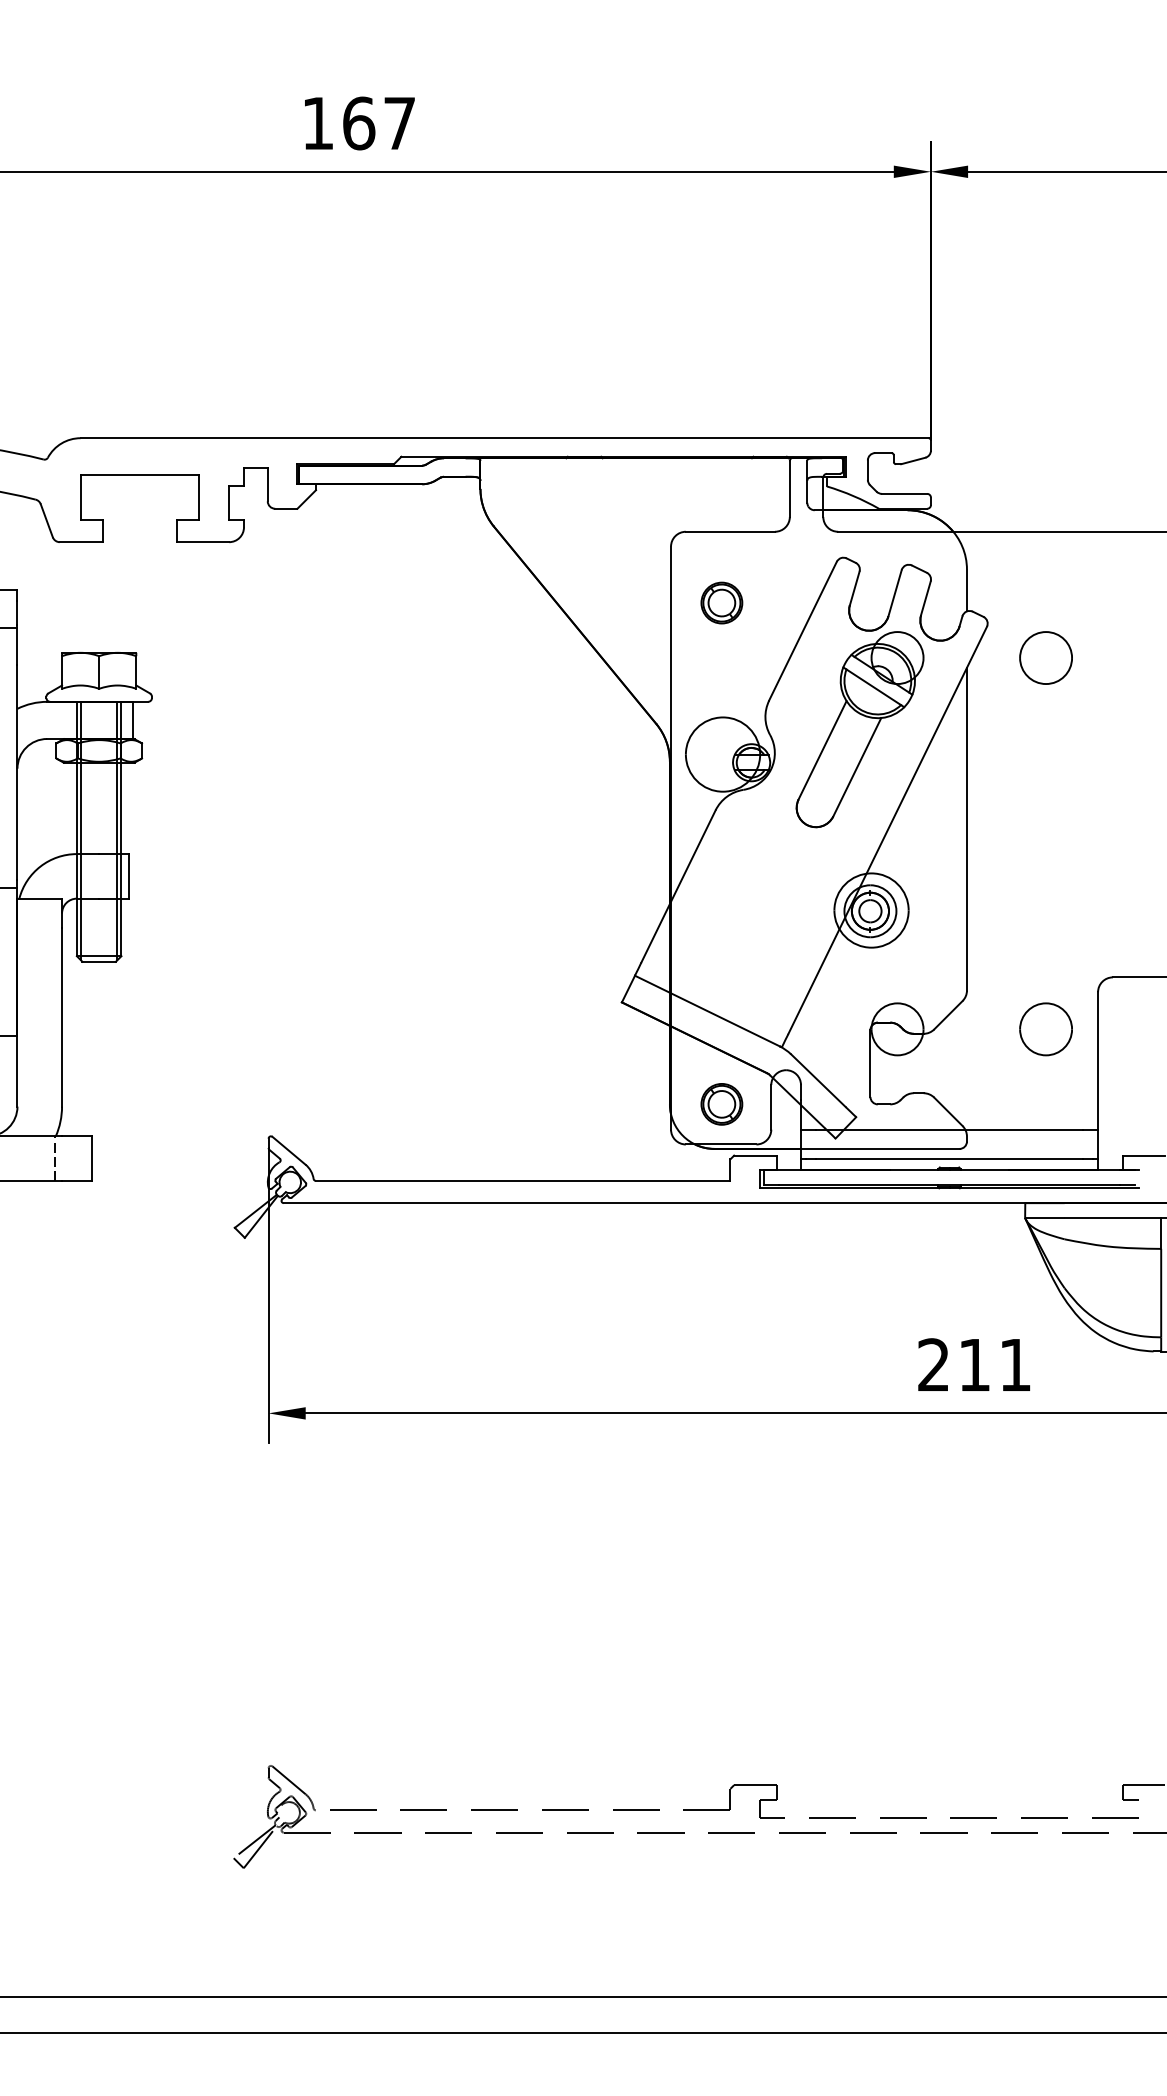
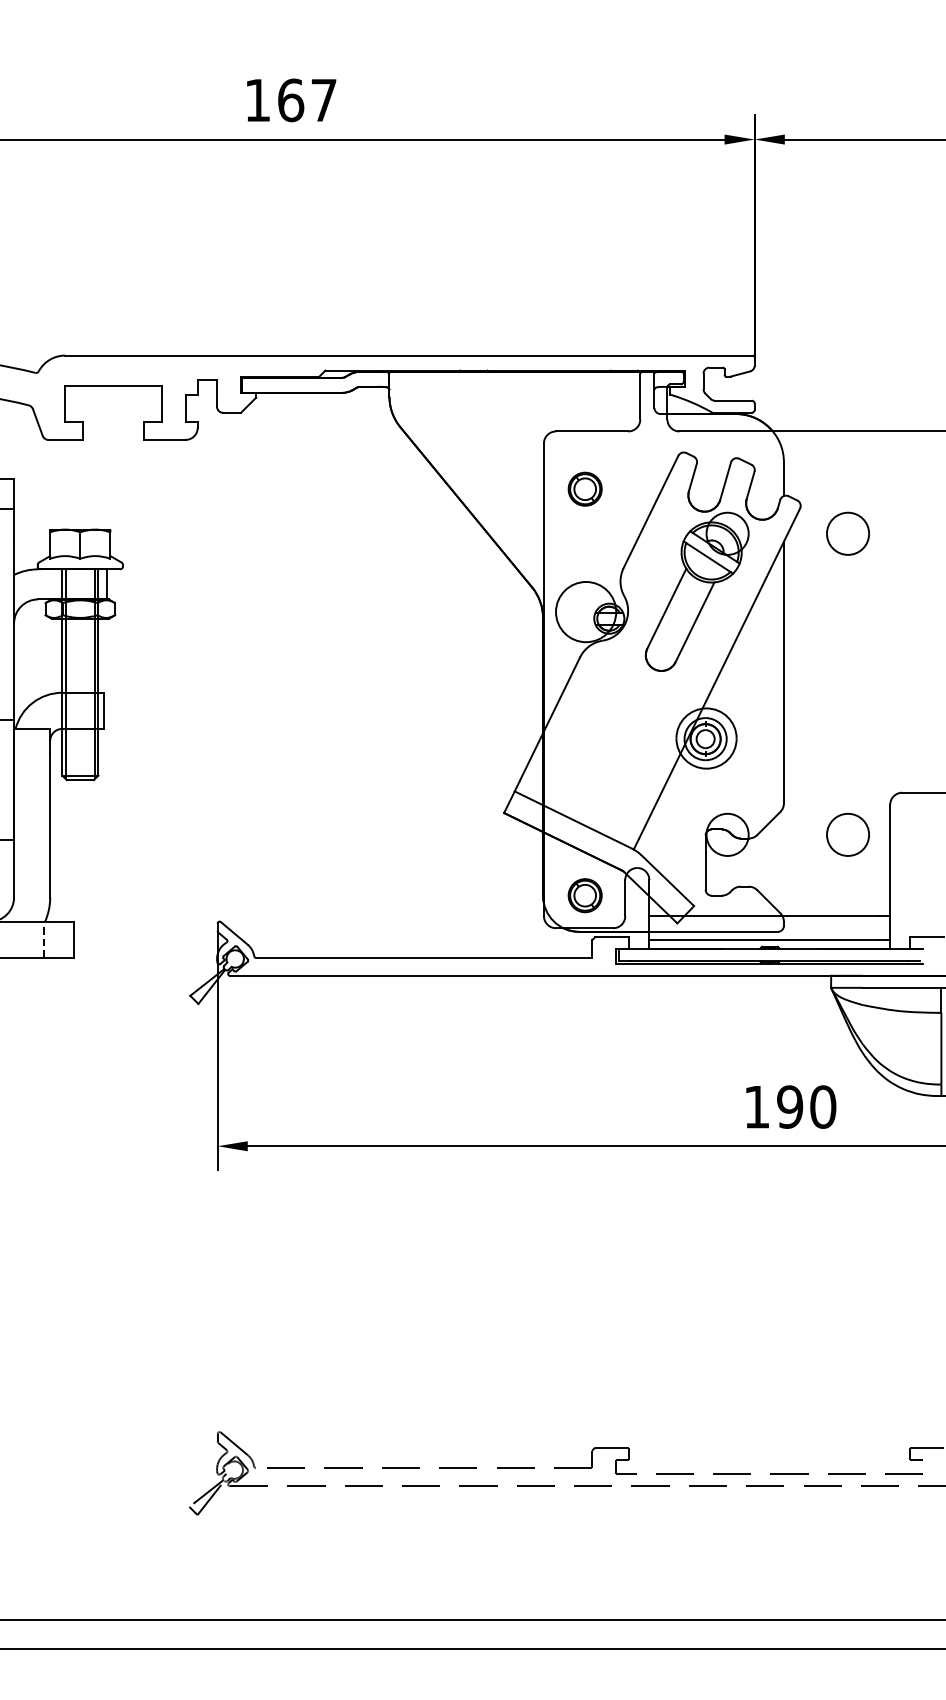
text: (974, 1364) -> (790, 1106), 211 -> 190

